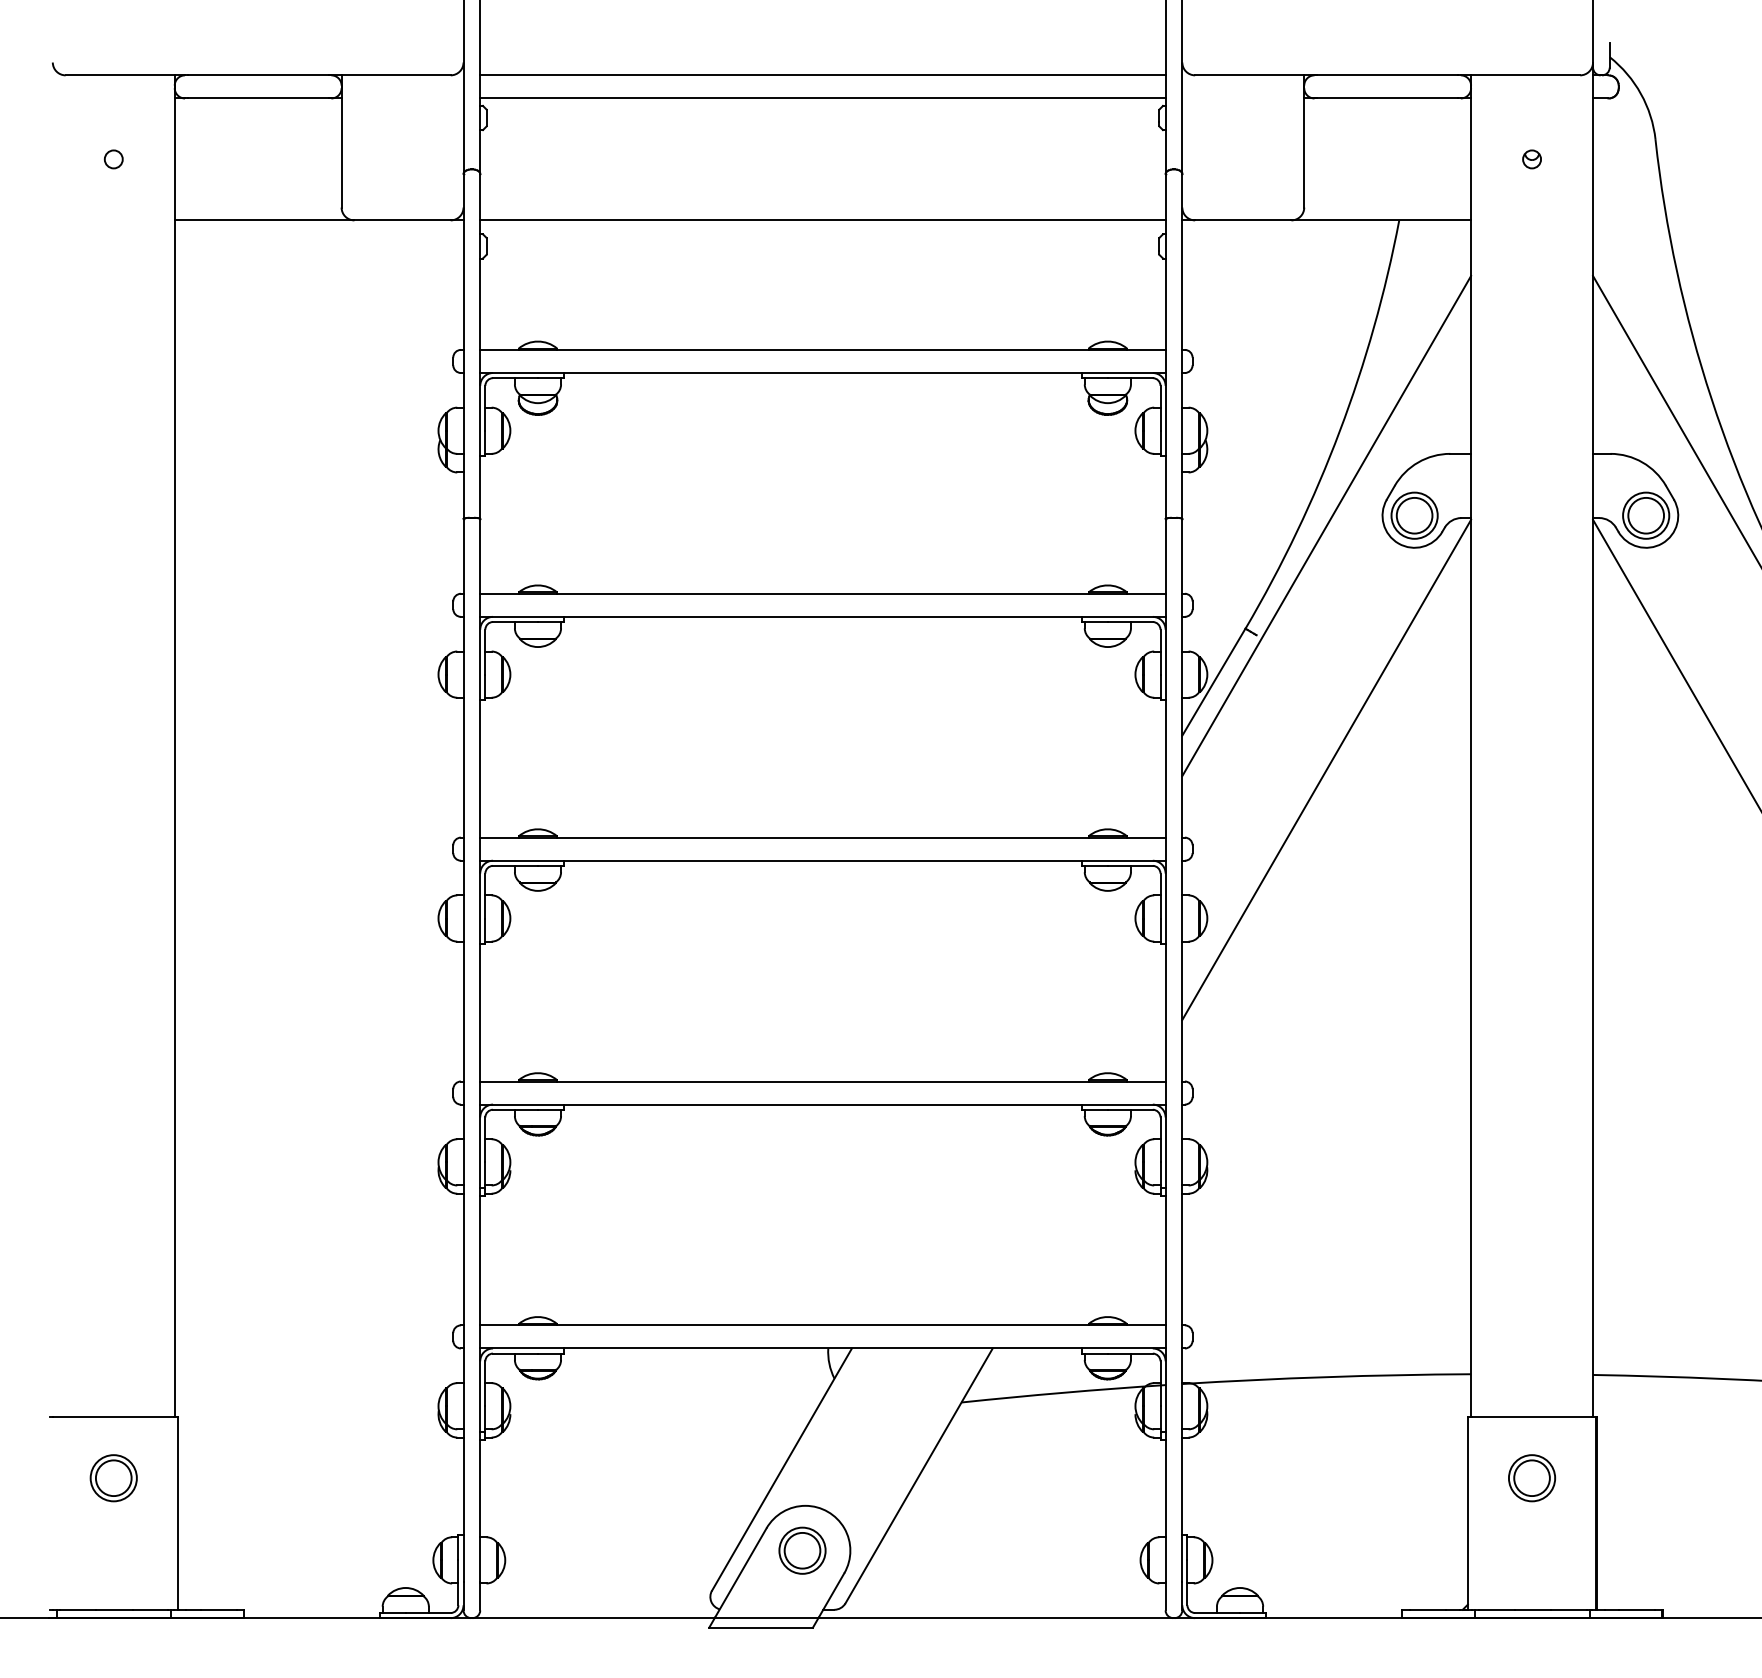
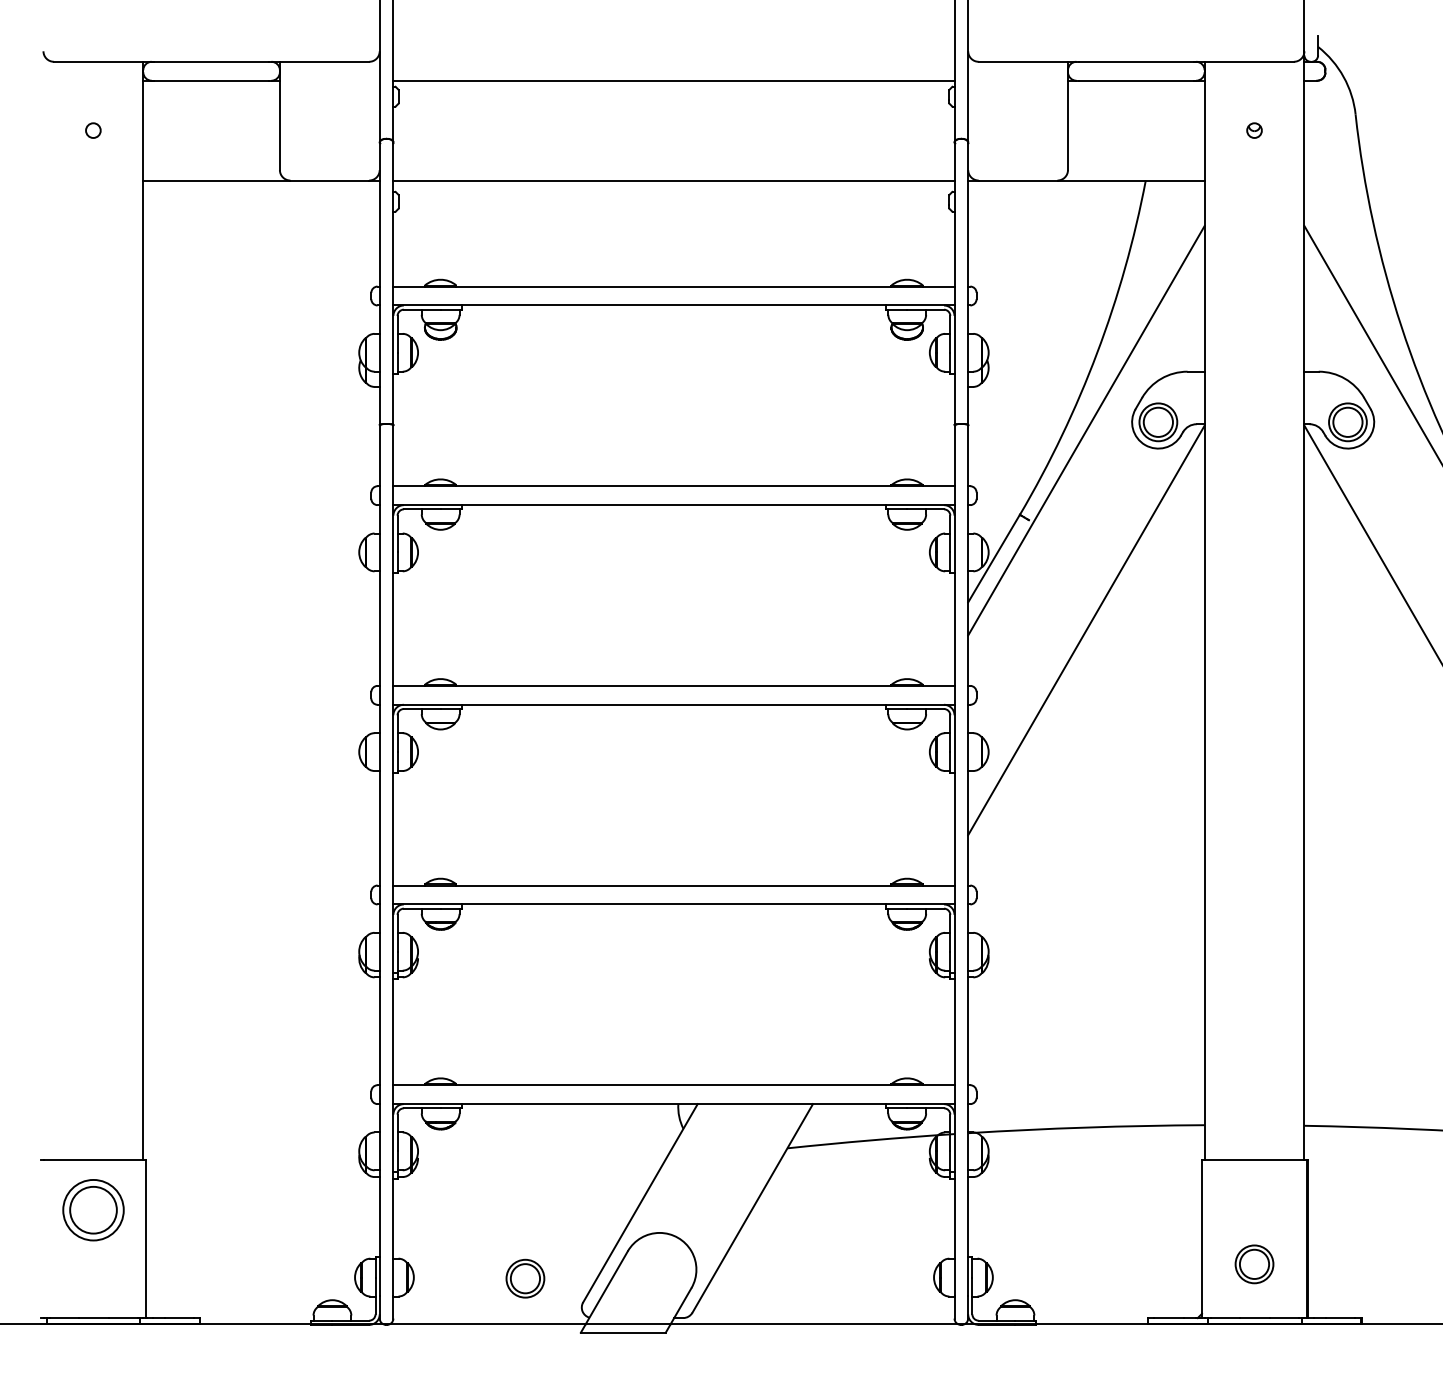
line: (822, 75) -> (673, 61), removed
part: (113, 1478) -> (93, 1210), size x1.6
part: (1532, 1478) -> (1254, 1264), moved
part: (802, 1550) -> (525, 1278), moved

